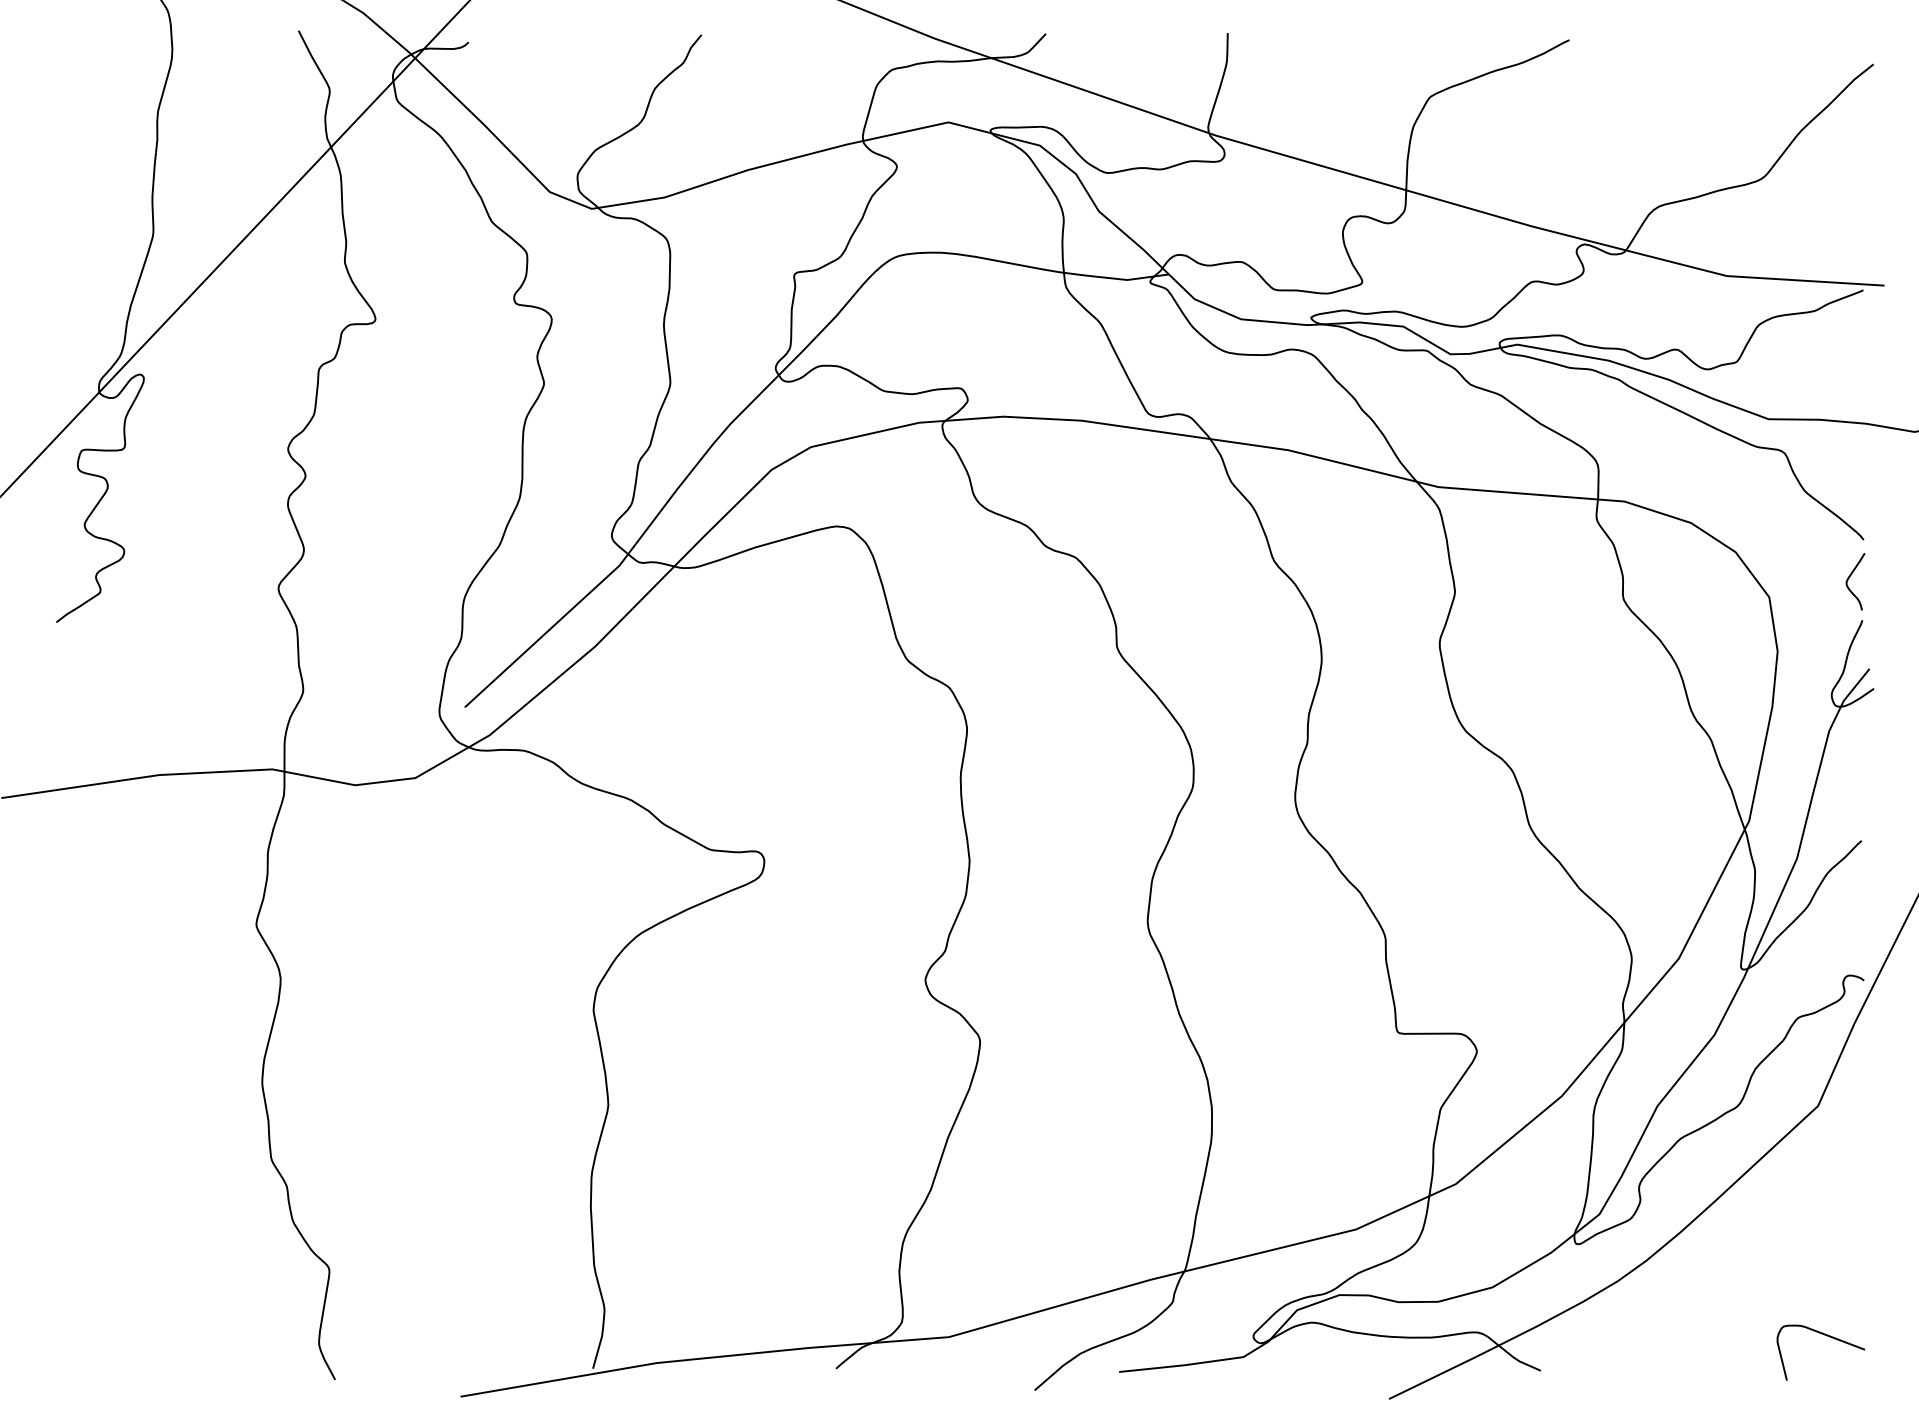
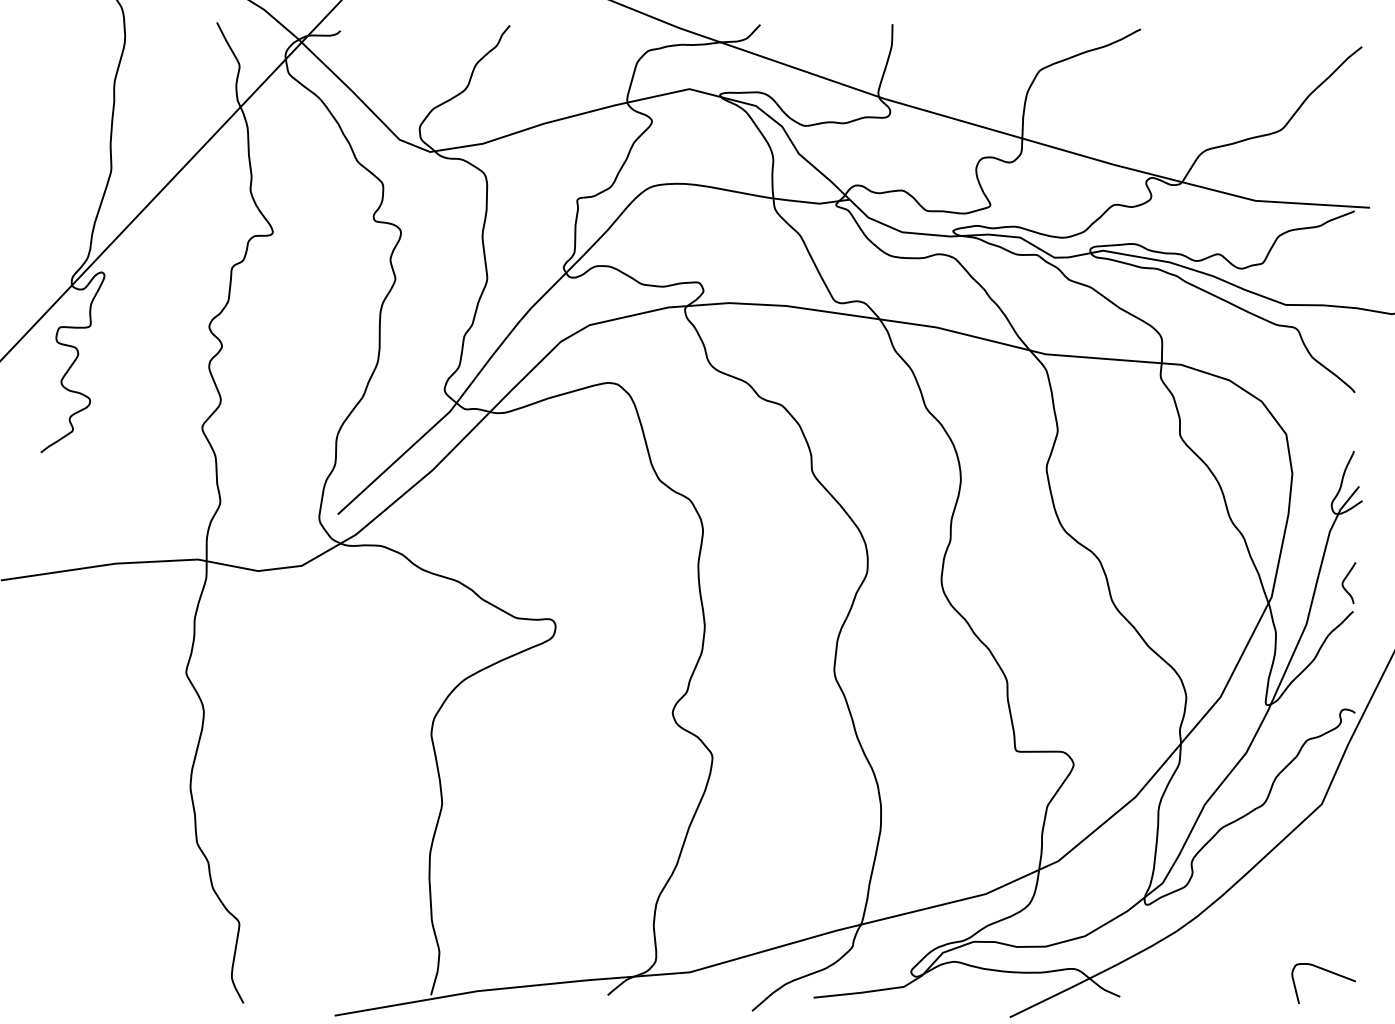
curve: (1849, 579) -> (1344, 581), moved

